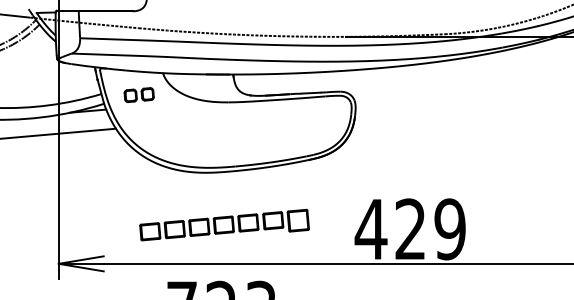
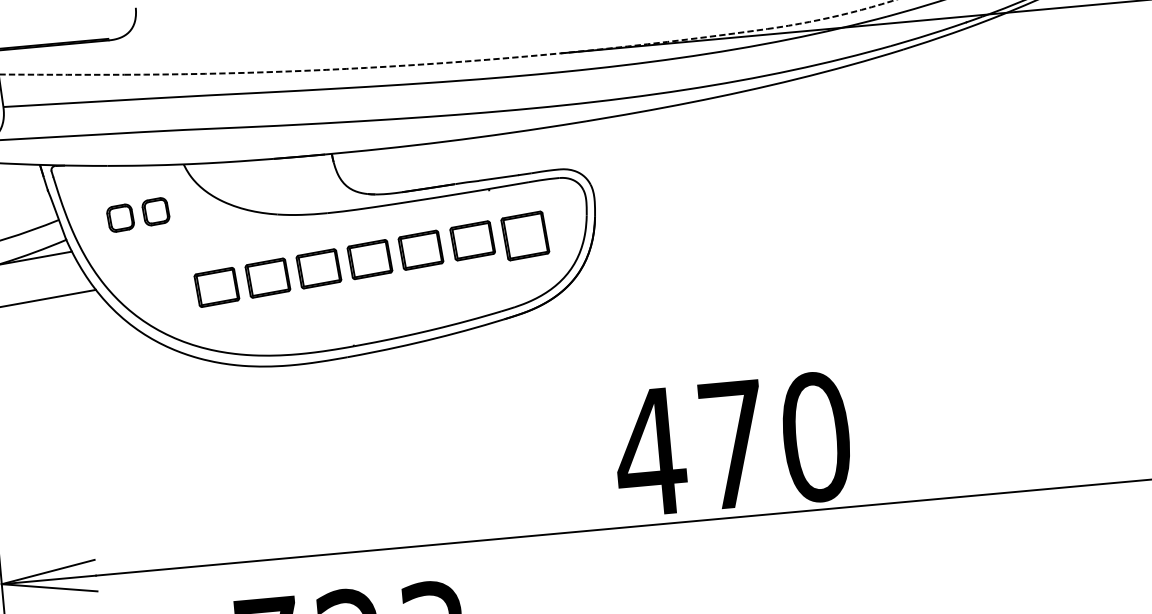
part: (224, 224) -> (371, 258), moved
text: (430, 229) -> (774, 441), 429 -> 470

